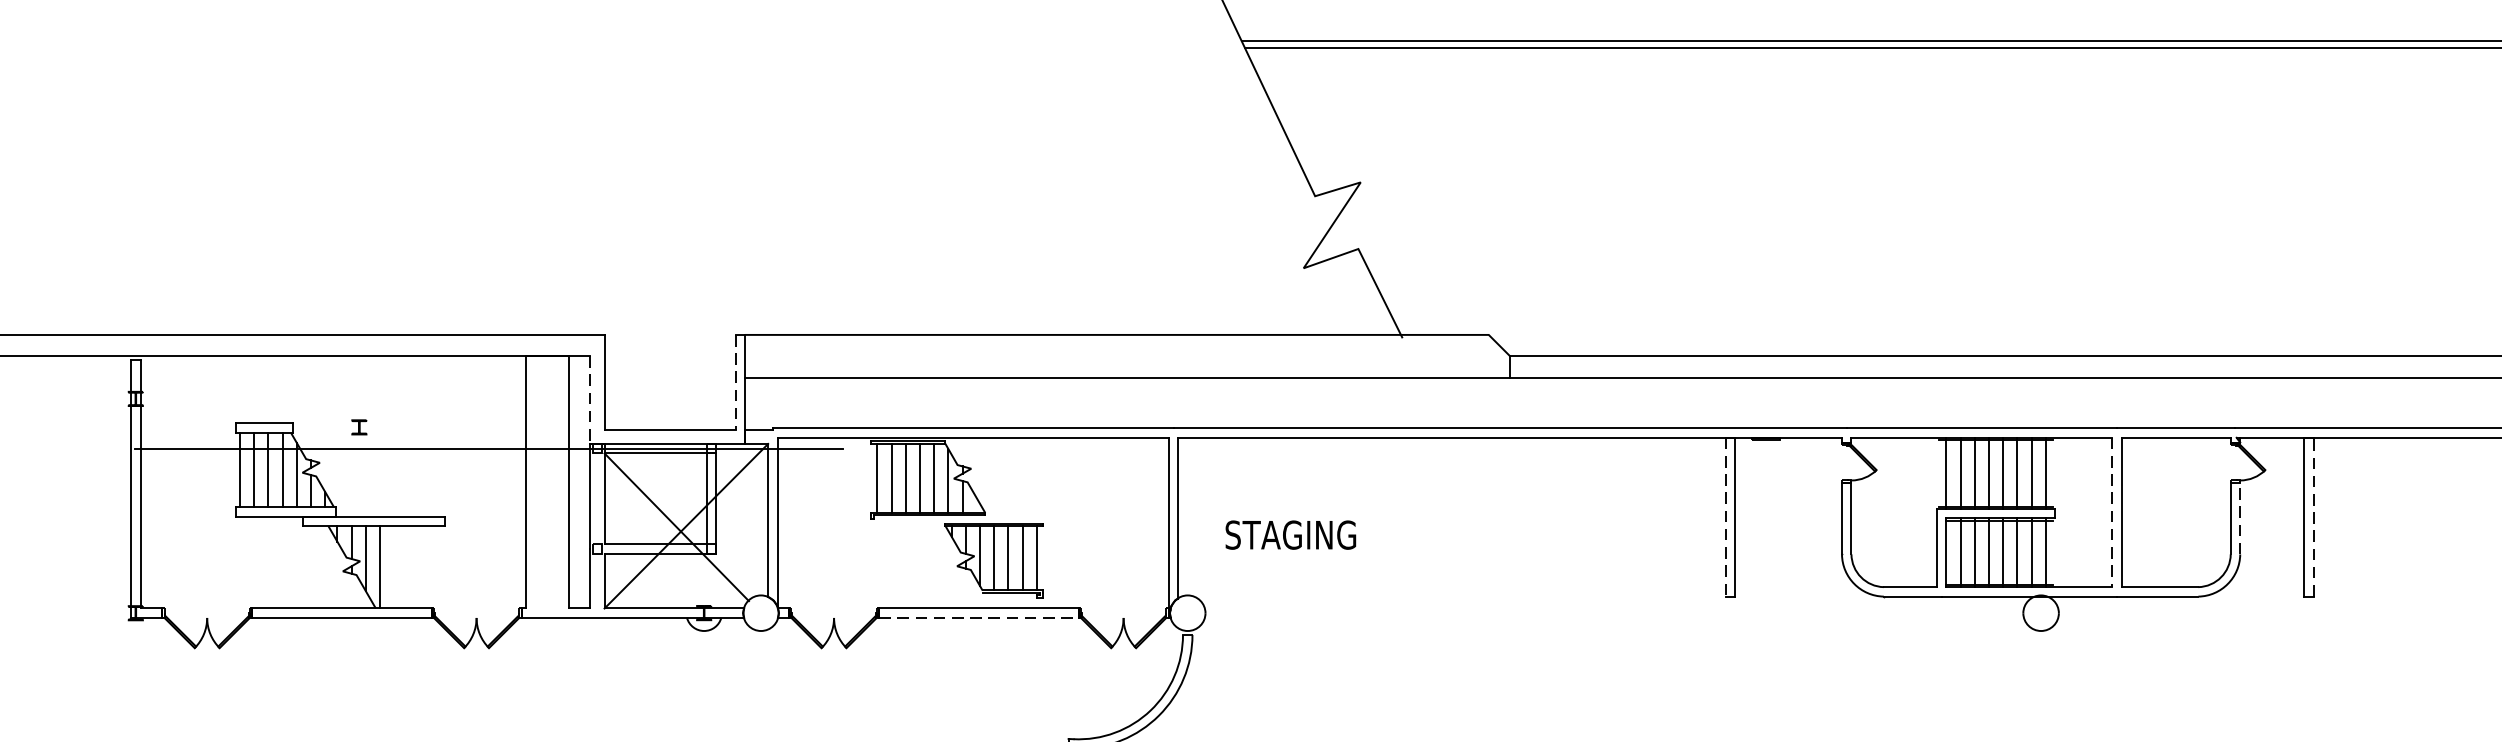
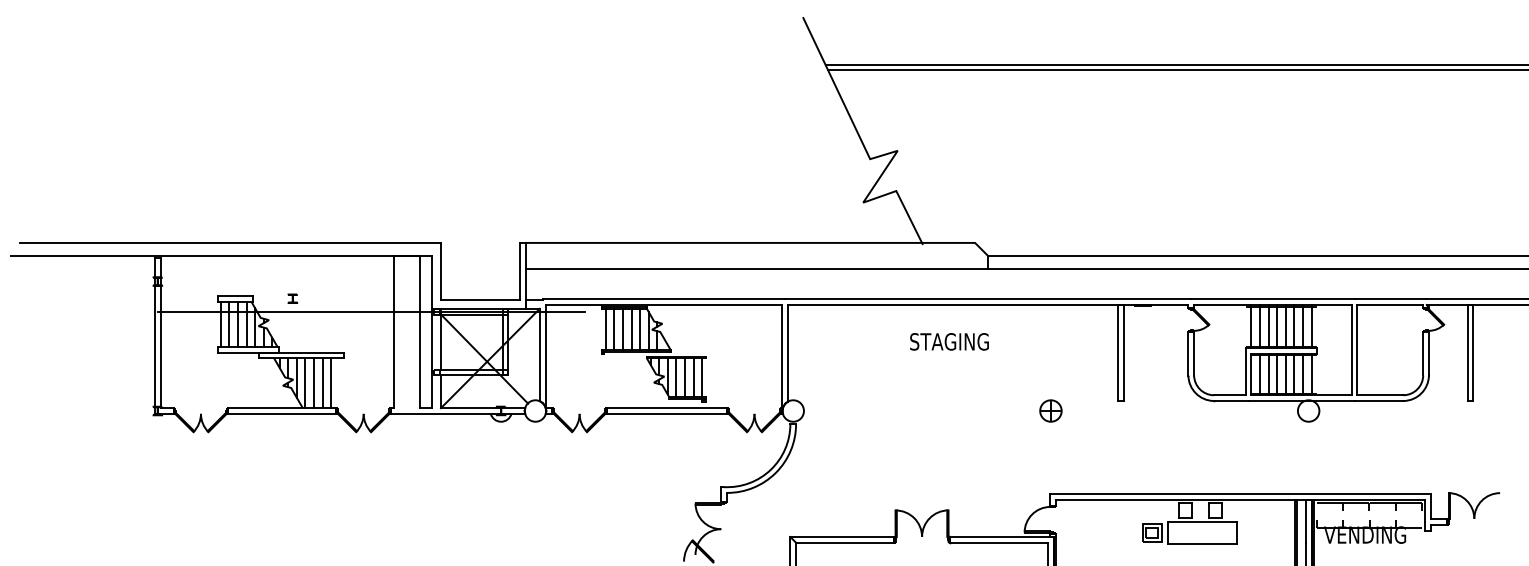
line: (736, 382) -> (520, 271), dashed -> solid
line: (590, 400) -> (432, 282), dashed -> solid
line: (2112, 513) -> (1351, 350), dashed -> solid
line: (1726, 517) -> (1118, 353), dashed -> solid
line: (2239, 517) -> (1428, 353), dashed -> solid
line: (2313, 517) -> (1473, 353), dashed -> solid
text: (1290, 534) -> (949, 341), moved
line: (393, 567) -> (313, 383), added
line: (408, 567) -> (322, 383), added
line: (423, 567) -> (331, 383), added
part: (1613, 612) -> (1050, 410), added
line: (979, 617) -> (667, 413), dashed -> solid

